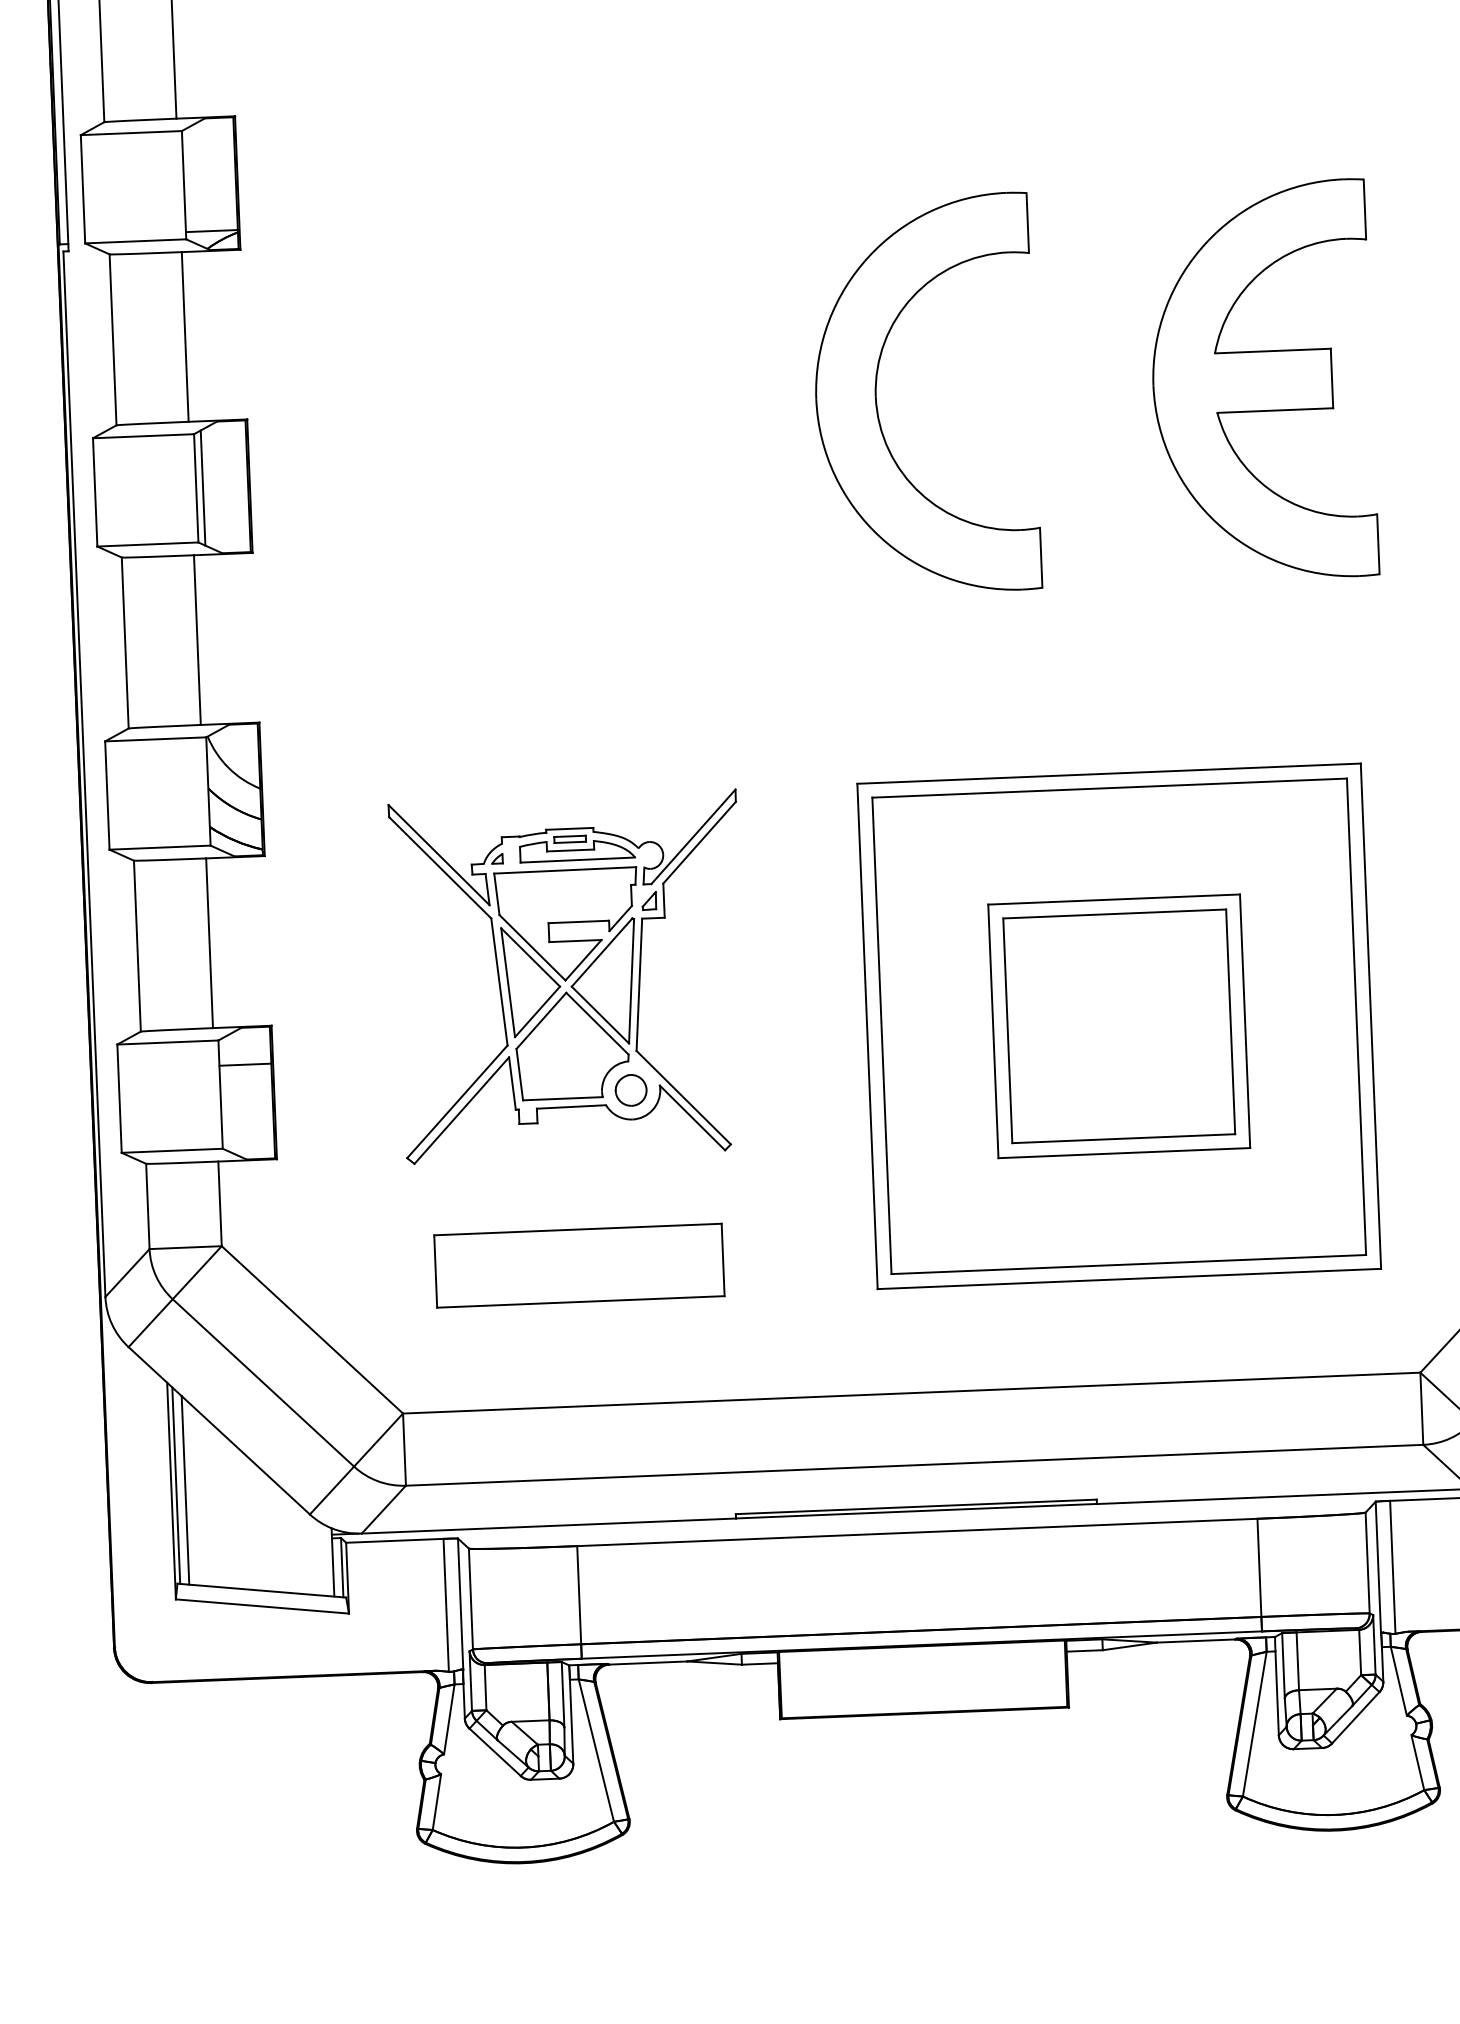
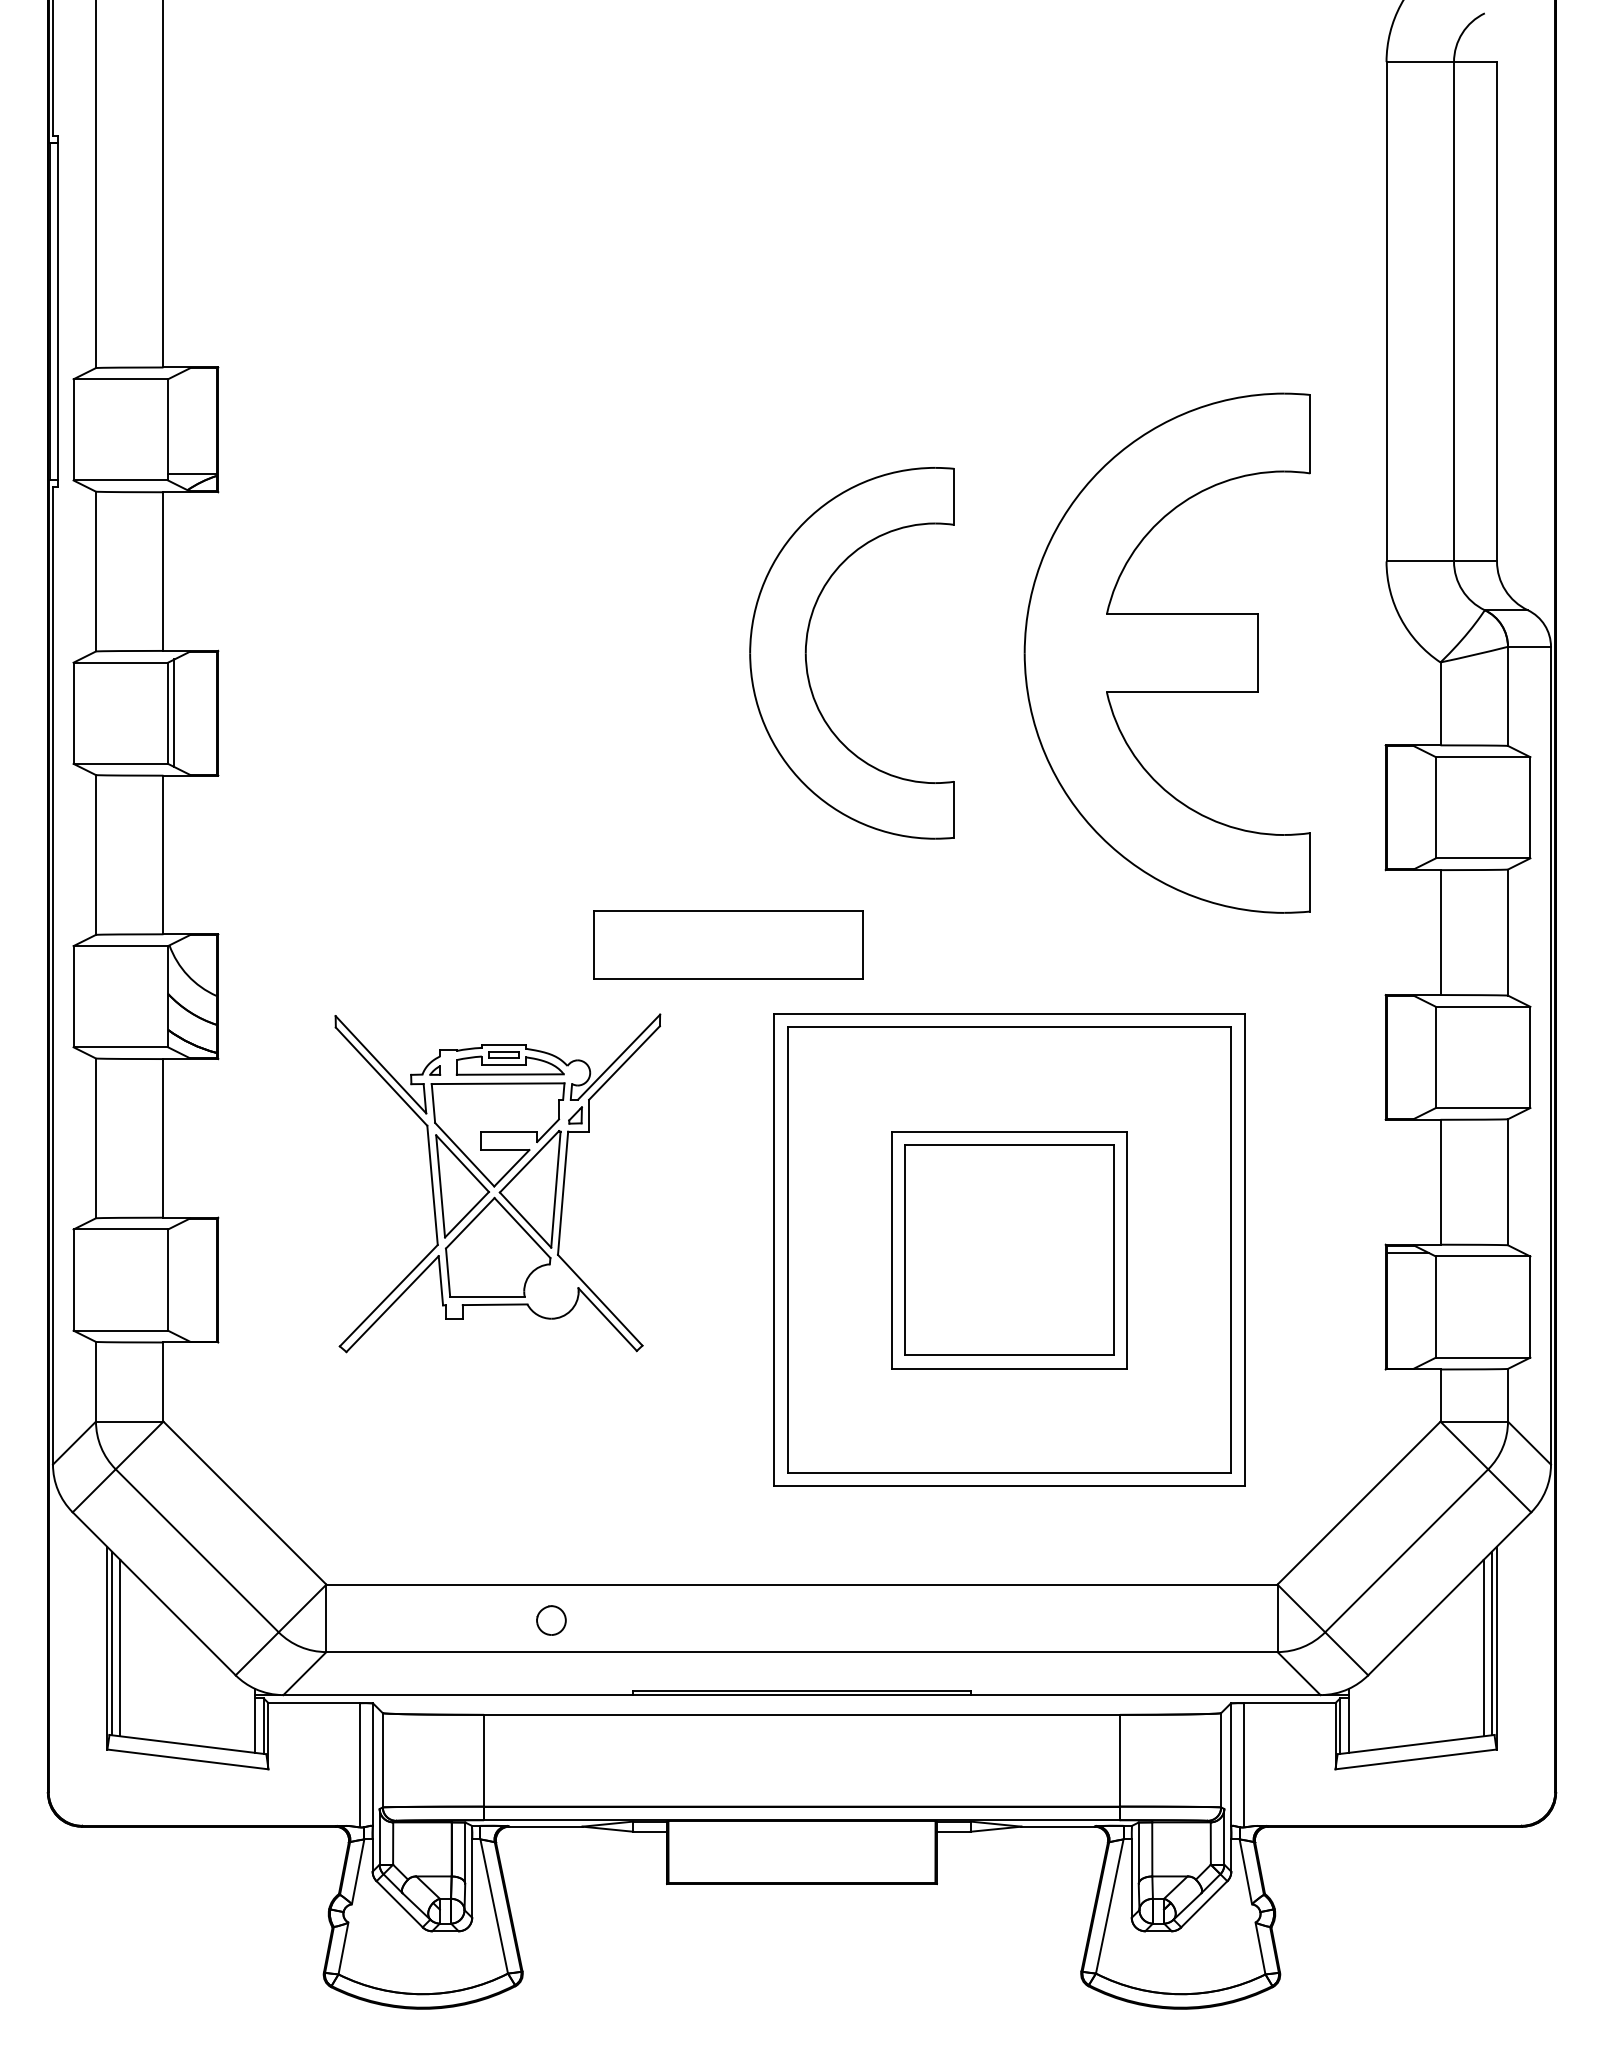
part: (1261, 381) -> (1166, 653), size x1.4
line: (245, 1065) -> (192, 1253), removed
part: (631, 1090) -> (551, 1620), moved
part: (579, 1264) -> (728, 944), moved

